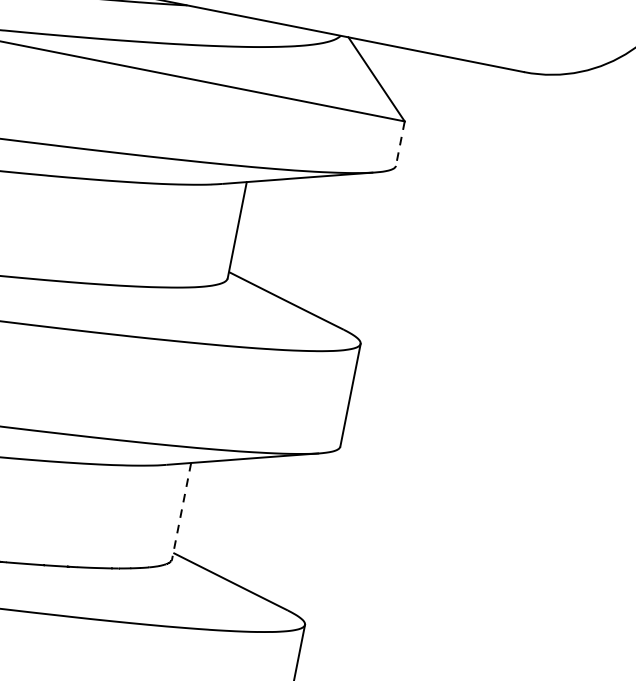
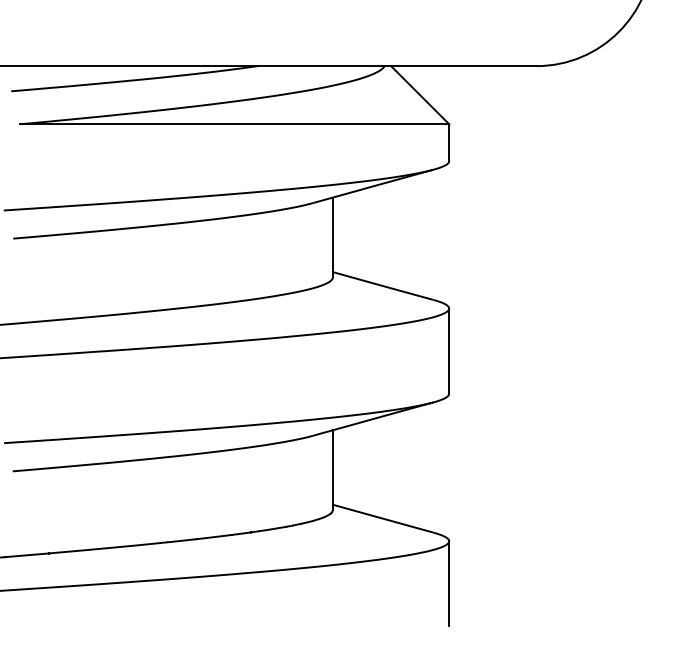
line: (400, 144) -> (449, 143), dashed -> solid
line: (181, 511) -> (332, 470), dashed -> solid

